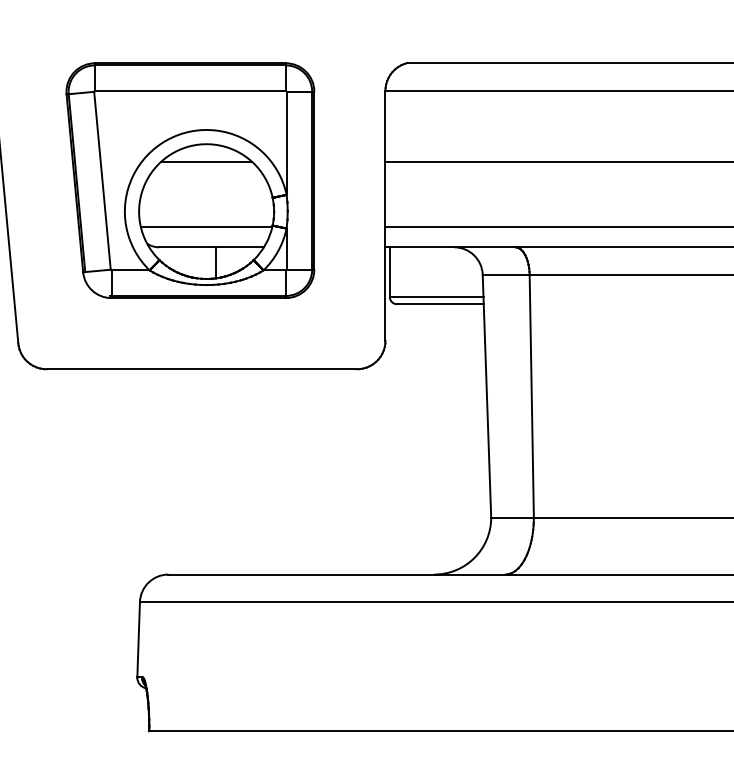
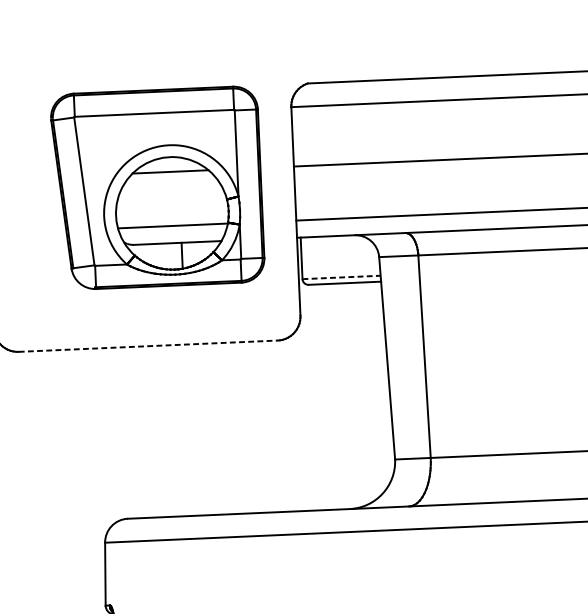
part: (190, 180) -> (157, 187), moved
line: (436, 297) -> (341, 277), solid -> dashed
line: (202, 369) -> (148, 346), solid -> dashed

